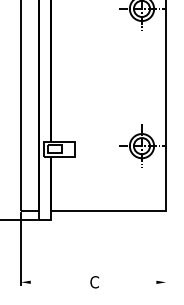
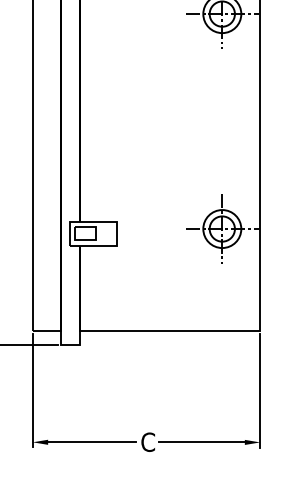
line: (166, 249) -> (260, 390), added
line: (57, 282) -> (89, 442), added
line: (130, 282) -> (204, 442), added

